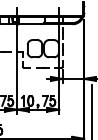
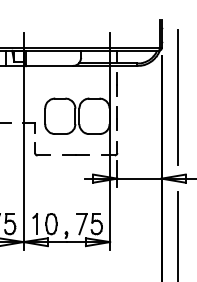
line: (91, 39) -> (176, 97), added

